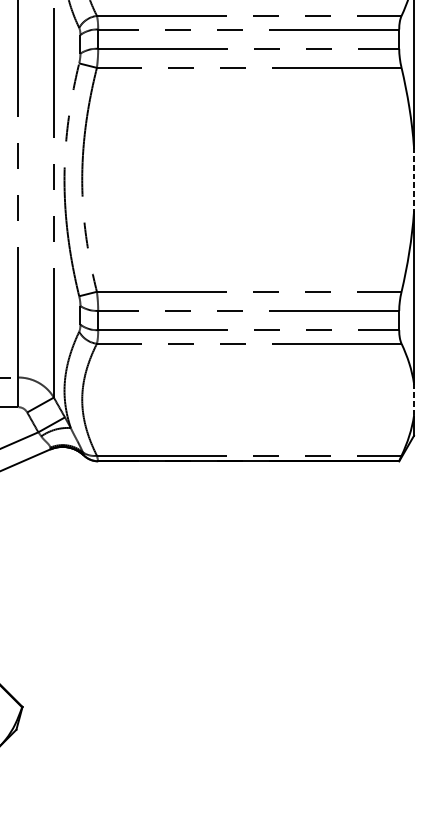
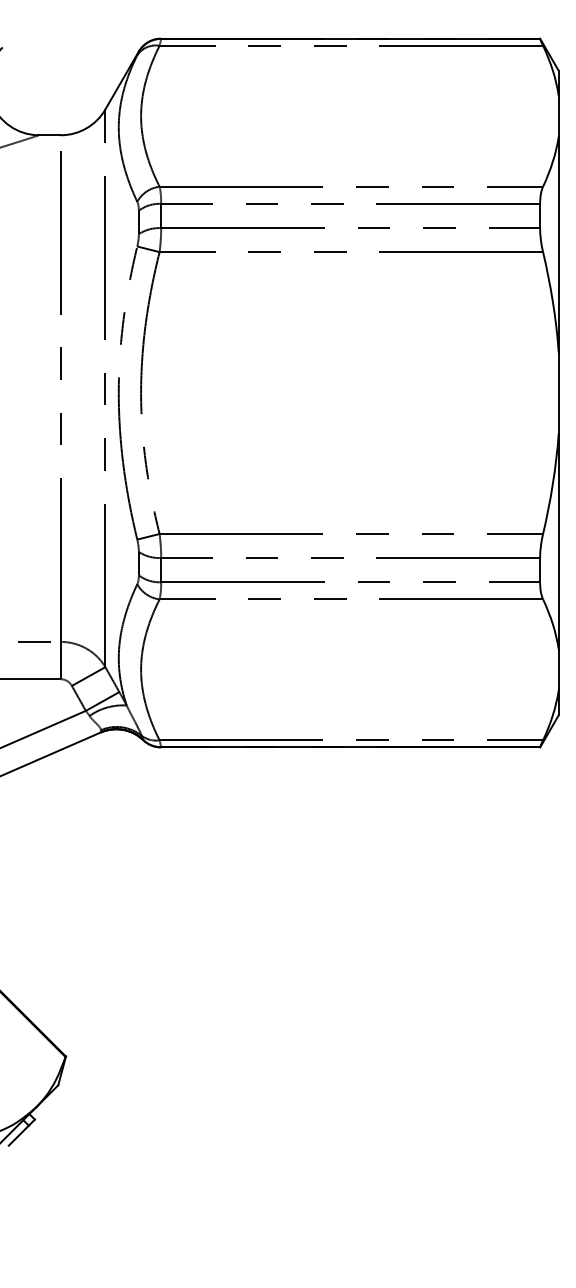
line: (413, 180) -> (558, 393), dashed -> solid
line: (413, 400) -> (558, 670), dashed -> solid

